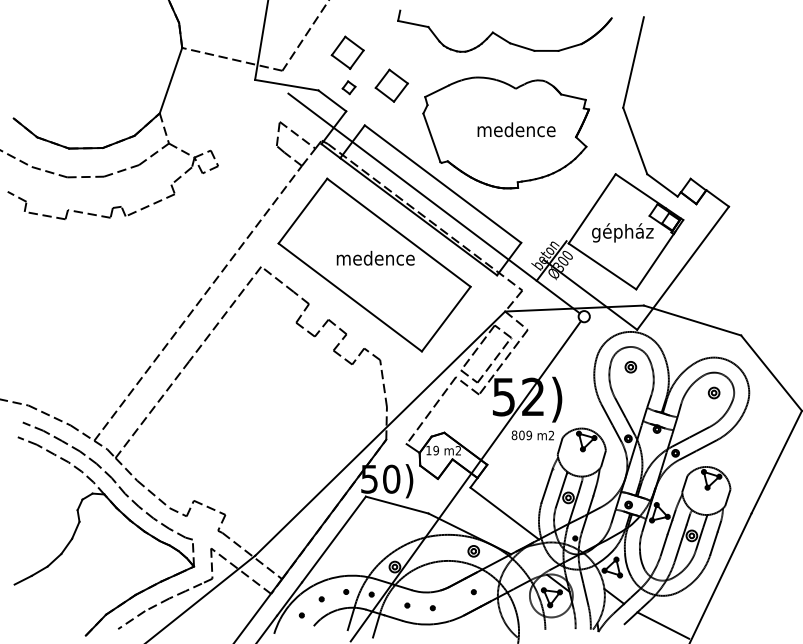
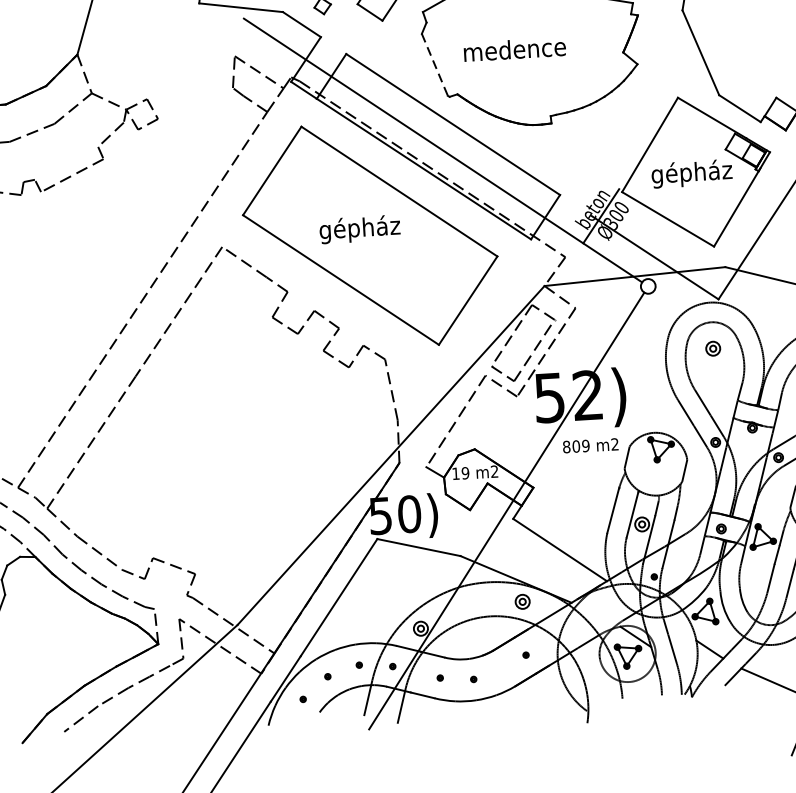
text: (516, 129) -> (514, 49), moved
line: (431, 137) -> (434, 64), solid -> dashed
text: (375, 259) -> (370, 228), medence -> gépház

